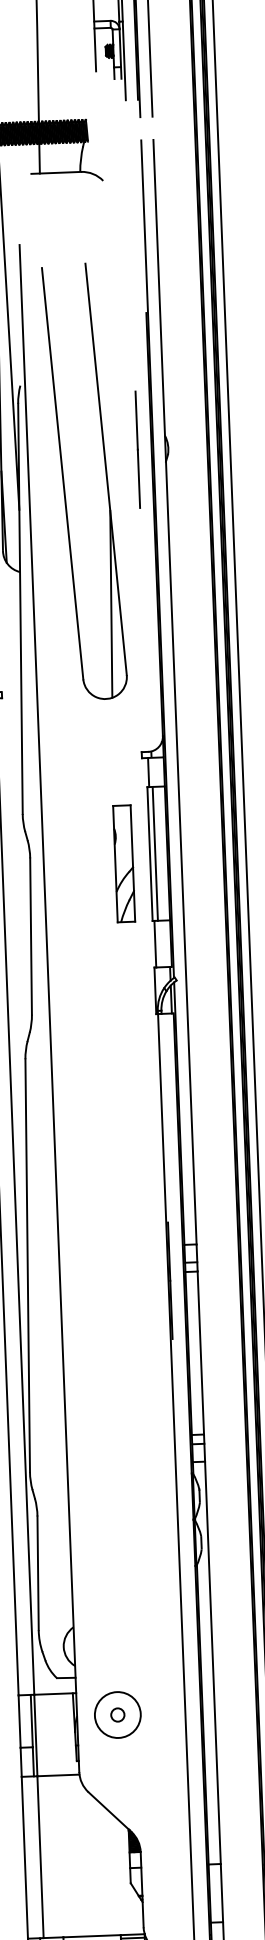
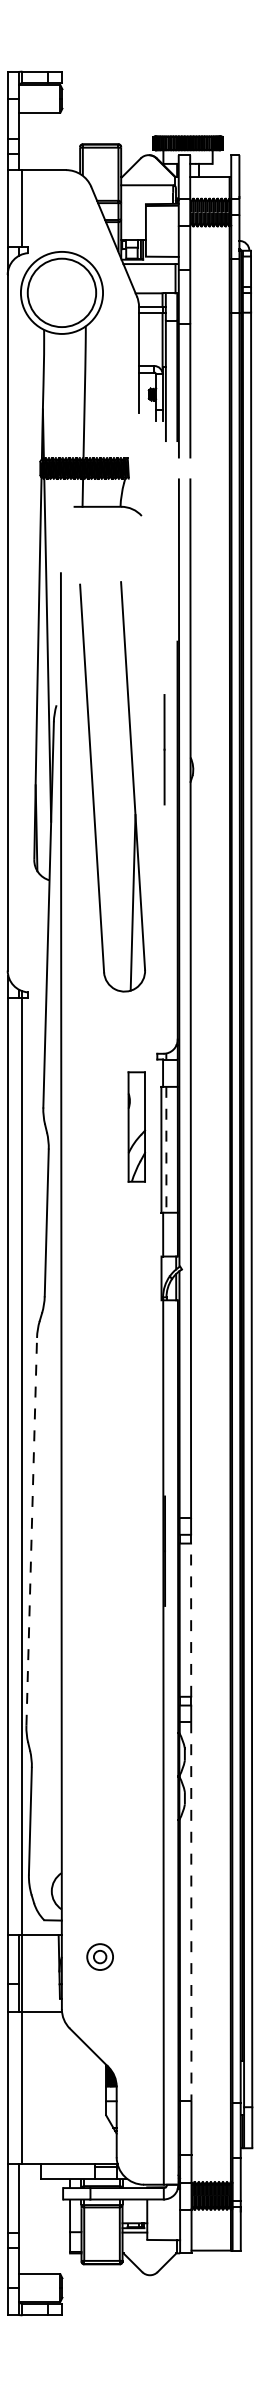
line: (137, 449) -> (164, 749), moved
part: (64, 482) -> (93, 786), moved
line: (155, 853) -> (166, 1149), solid -> dashed
part: (123, 863) -> (136, 1126), moved
line: (27, 1265) -> (31, 1531), solid -> dashed
line: (201, 1353) -> (191, 1620), solid -> dashed
line: (213, 1663) -> (191, 1912), solid -> dashed
circle: (117, 1714) -> (99, 1956), size x0.6

